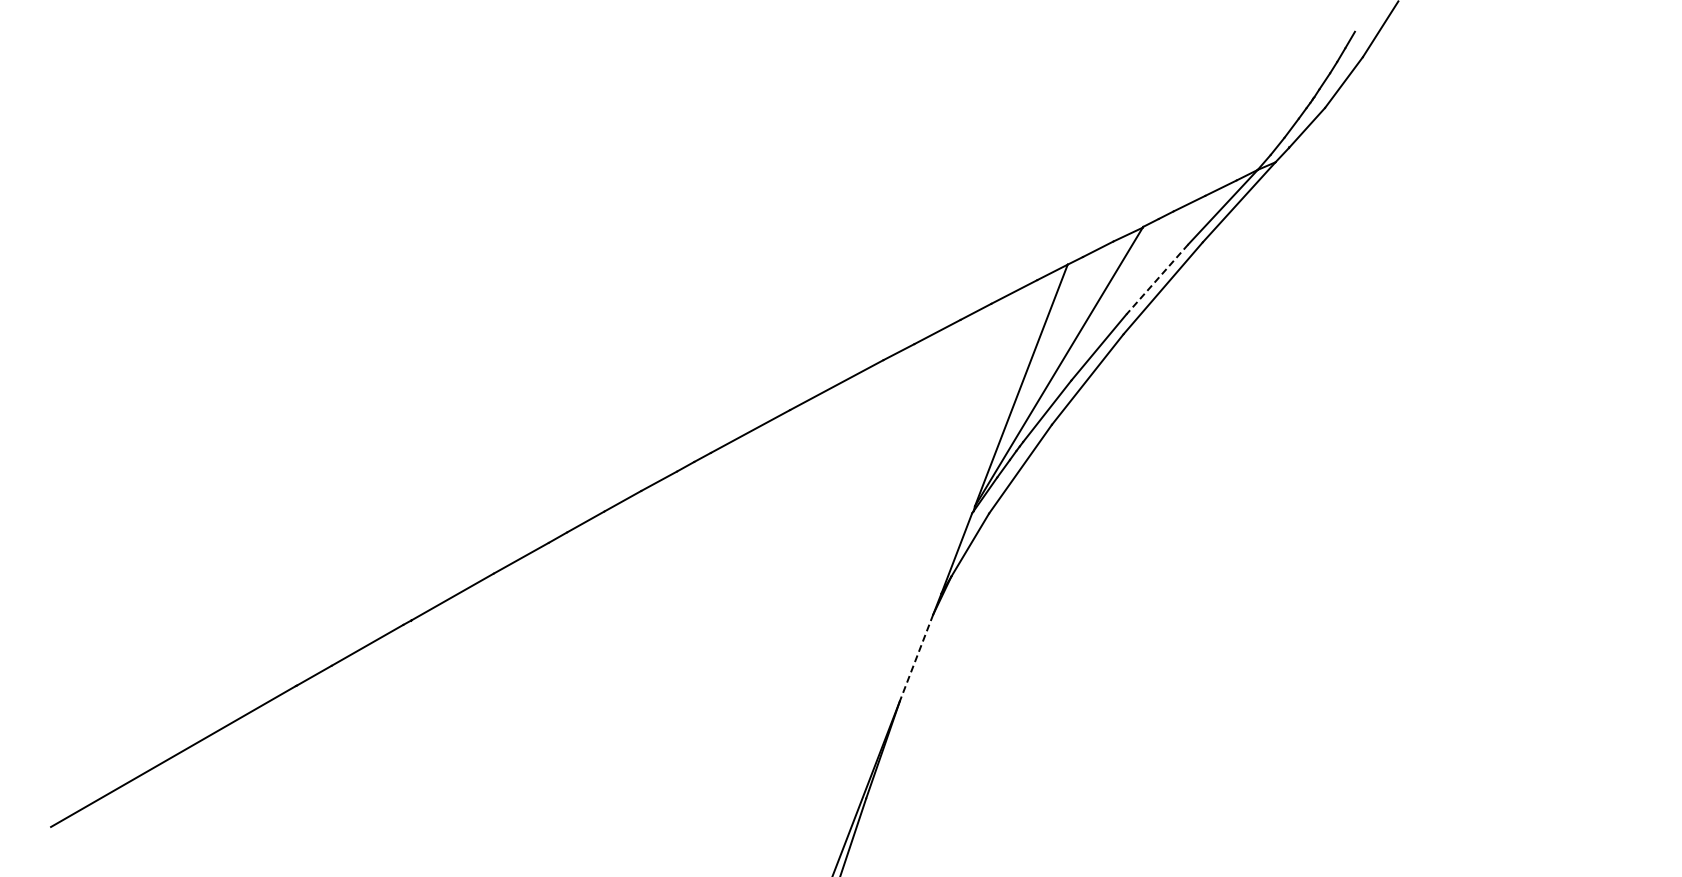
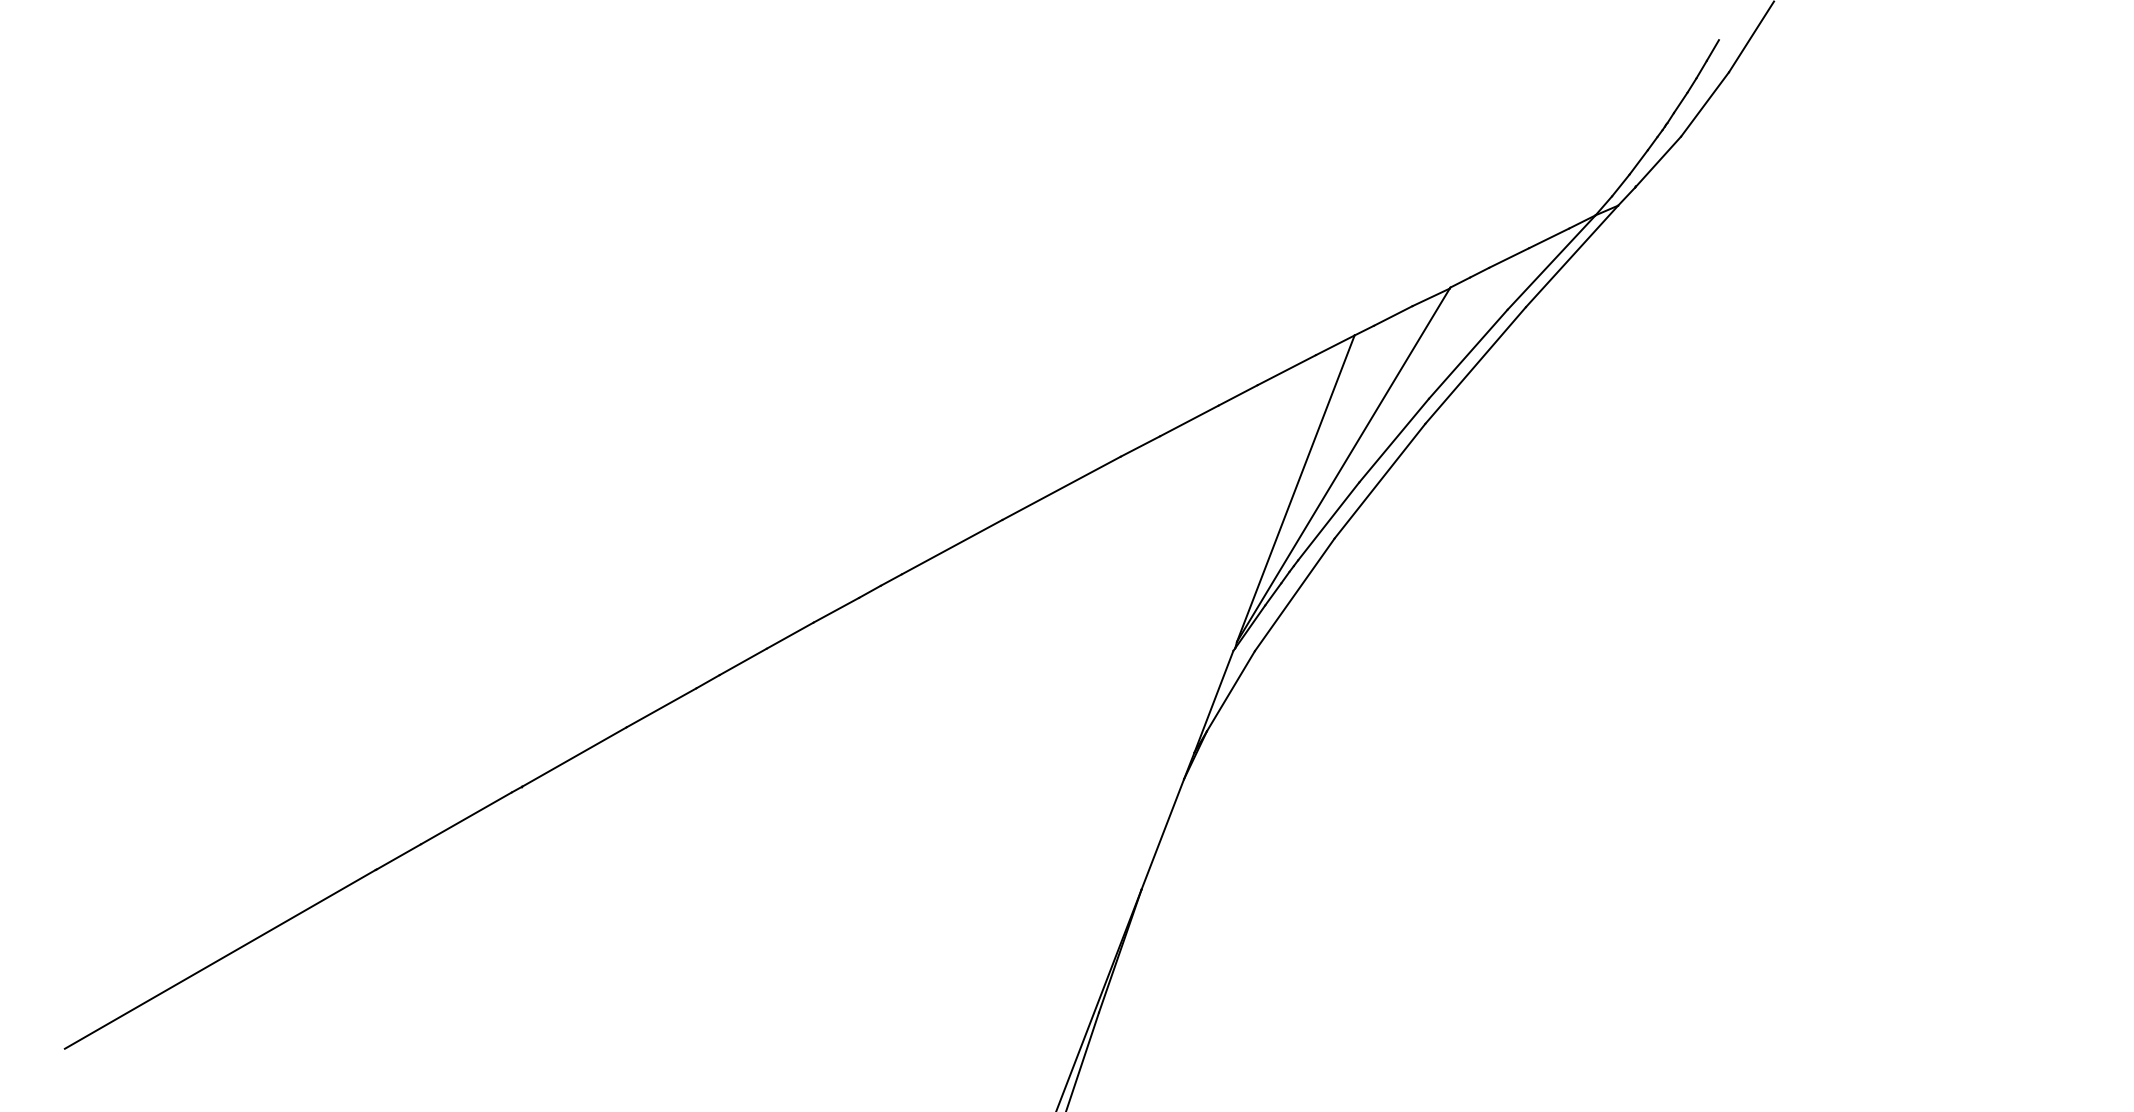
line: (1157, 279) -> (1468, 354), dashed -> solid
line: (916, 657) -> (1162, 833), dashed -> solid

